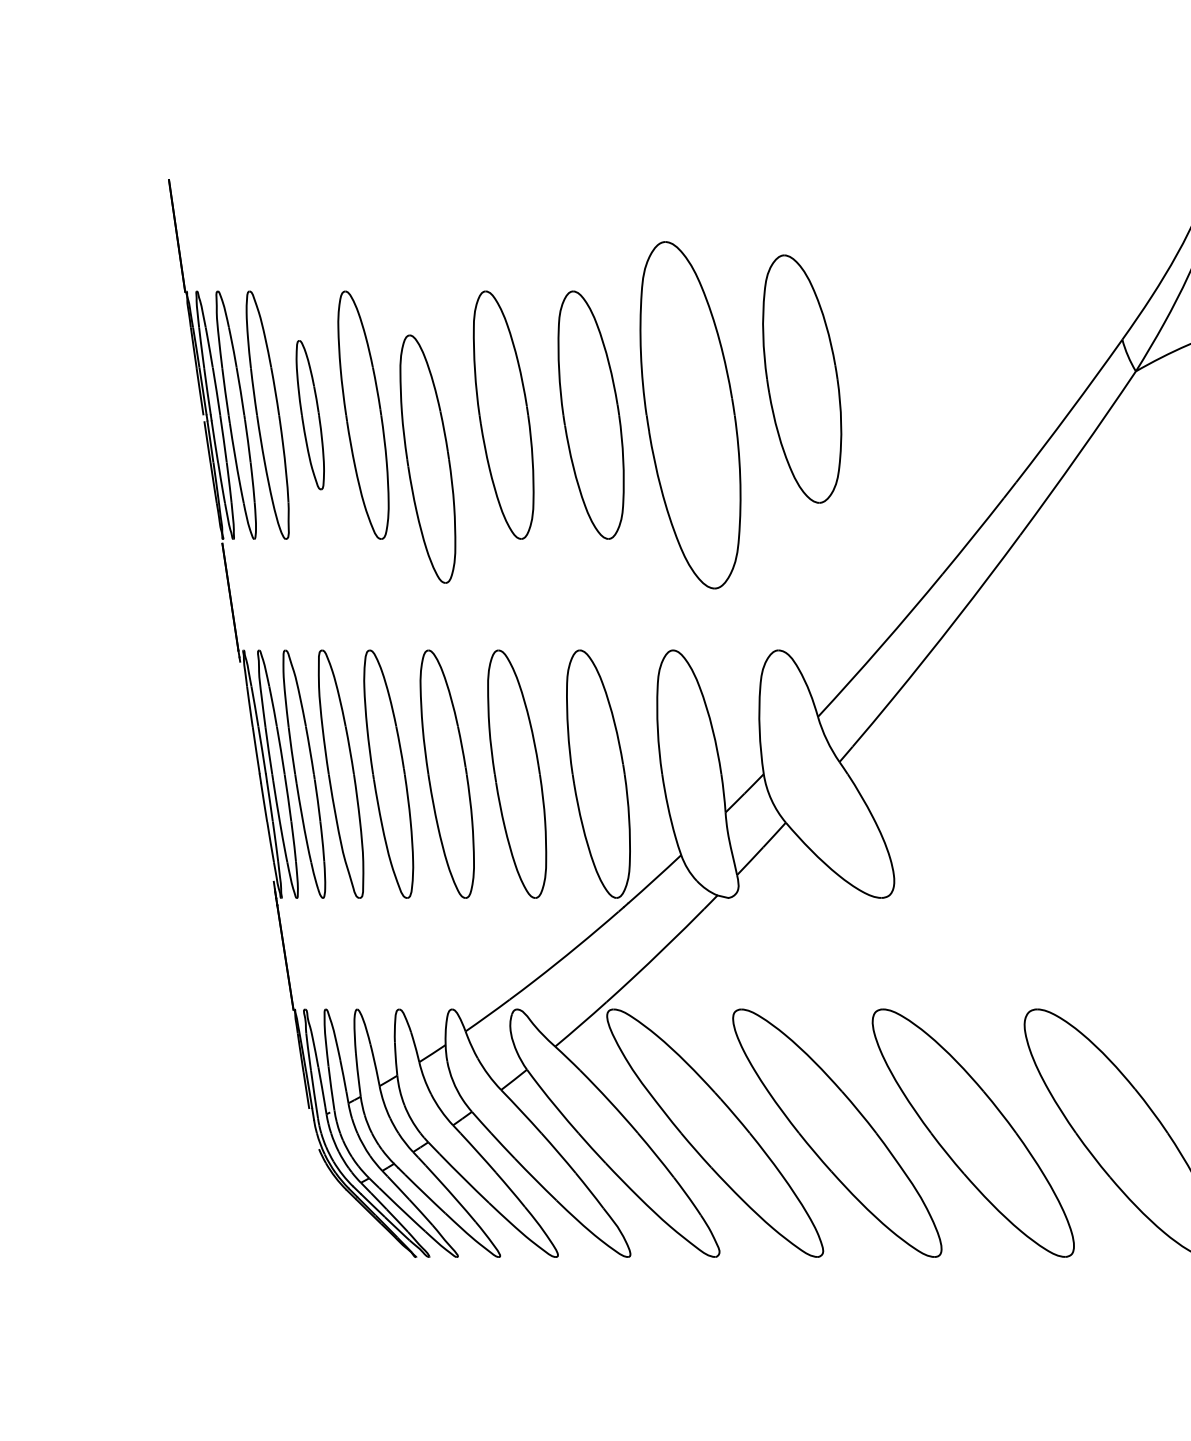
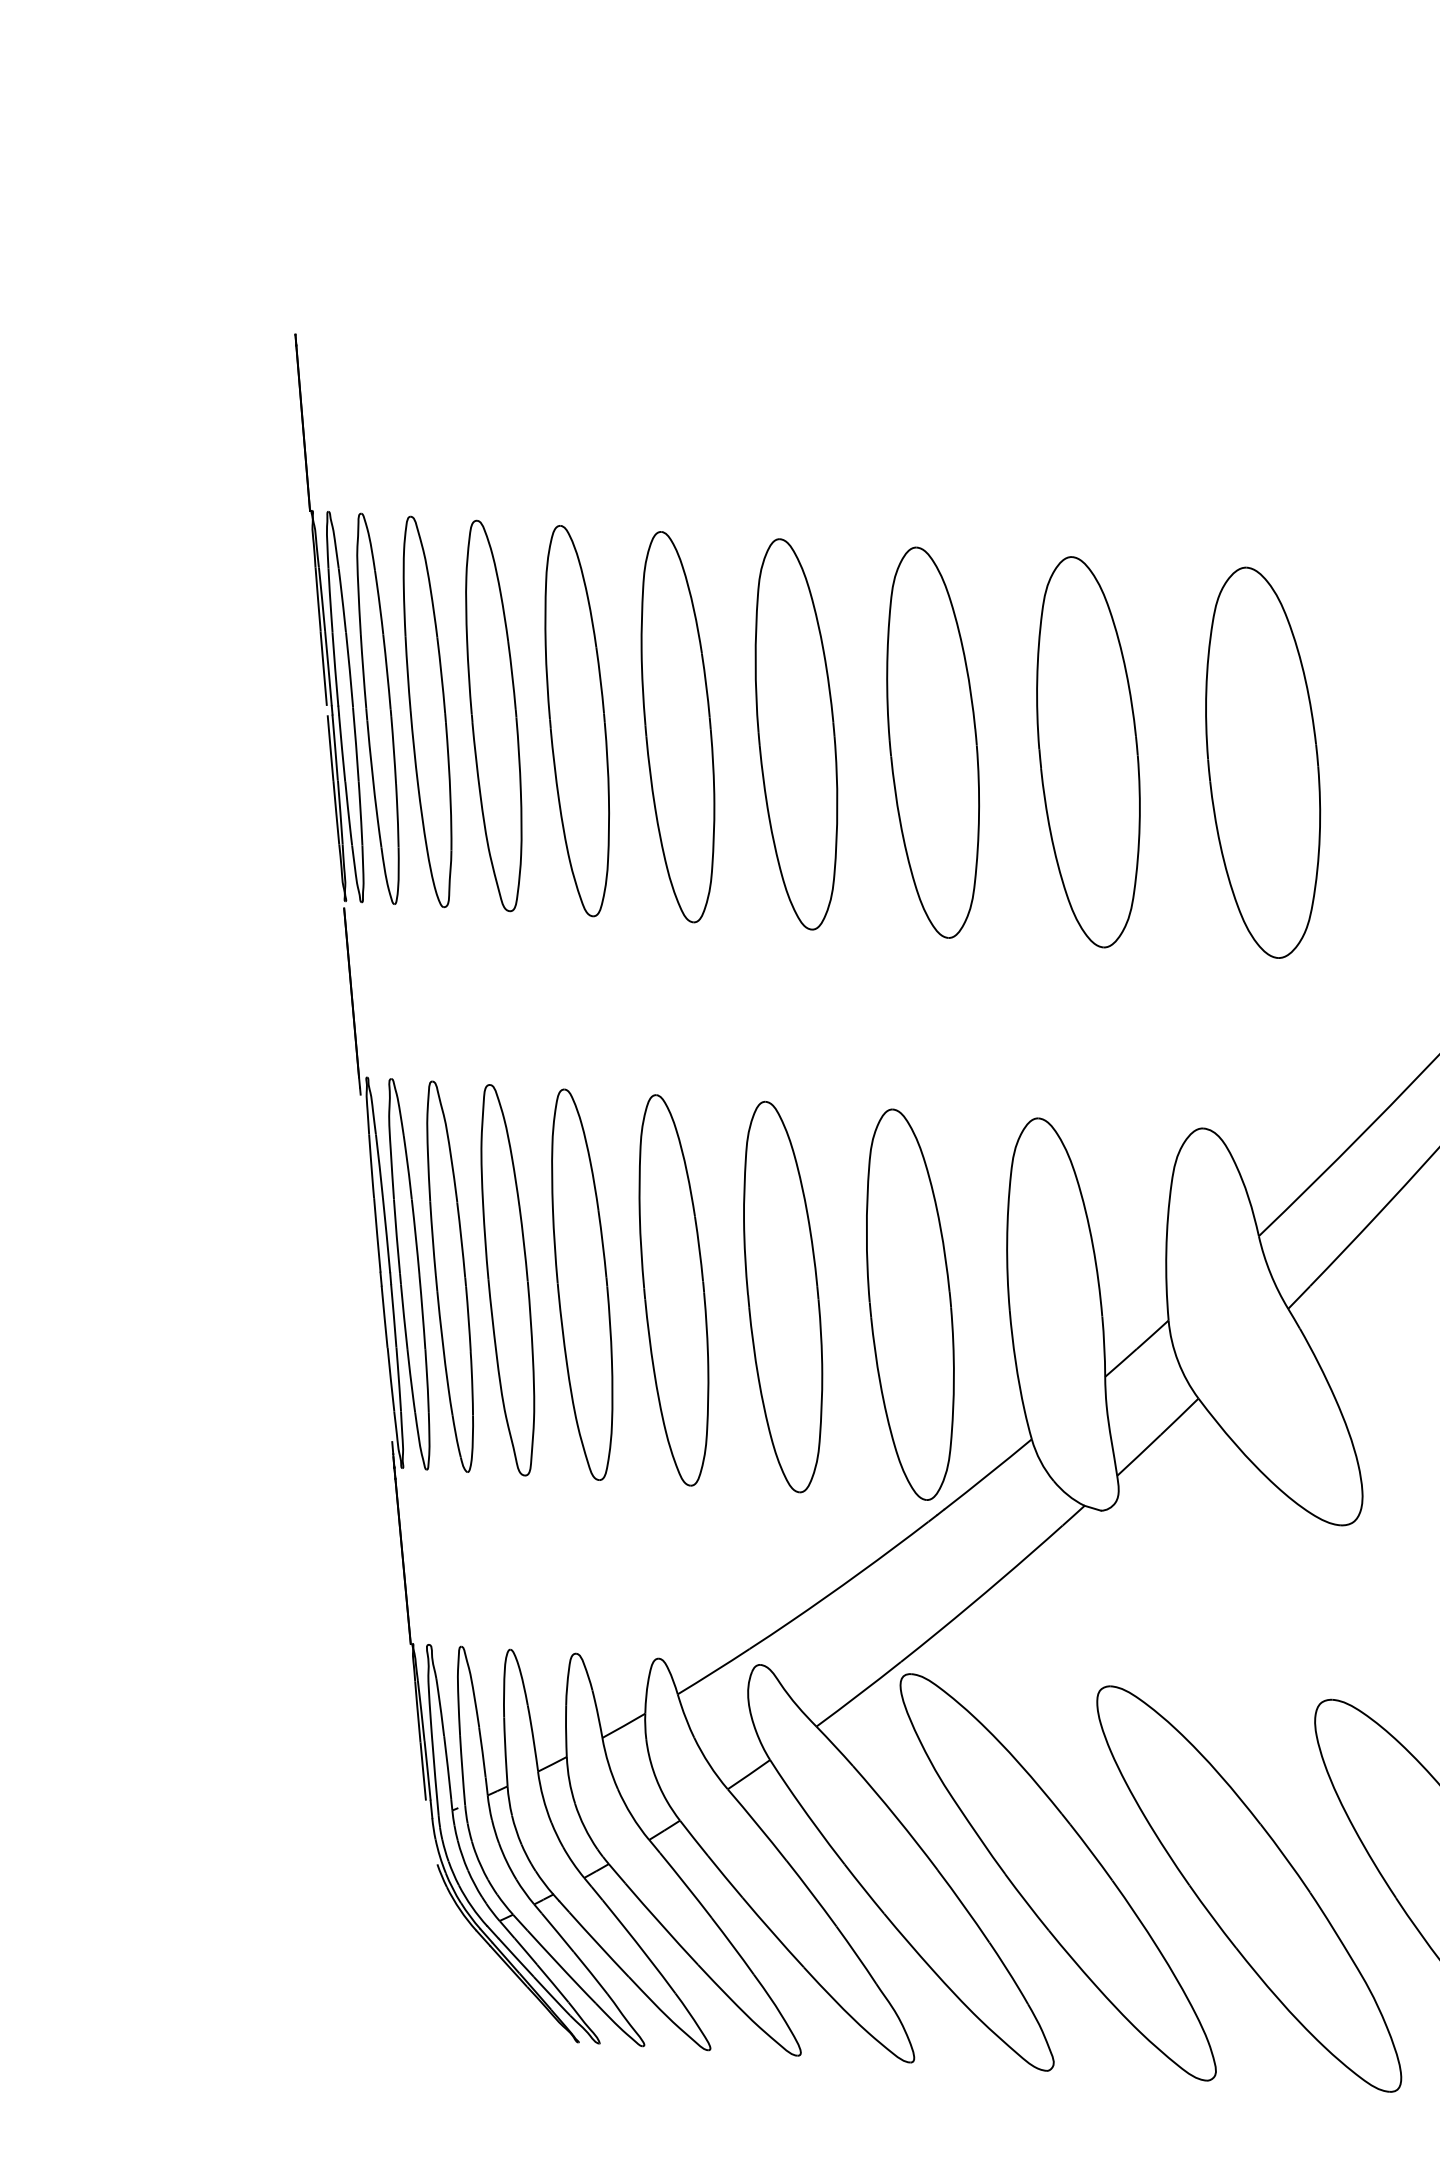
part: (802, 378) -> (1263, 761), moved
part: (310, 414) -> (494, 714), size x1.67
part: (690, 414) -> (1088, 751), size x0.71
part: (427, 458) -> (677, 726), moved

